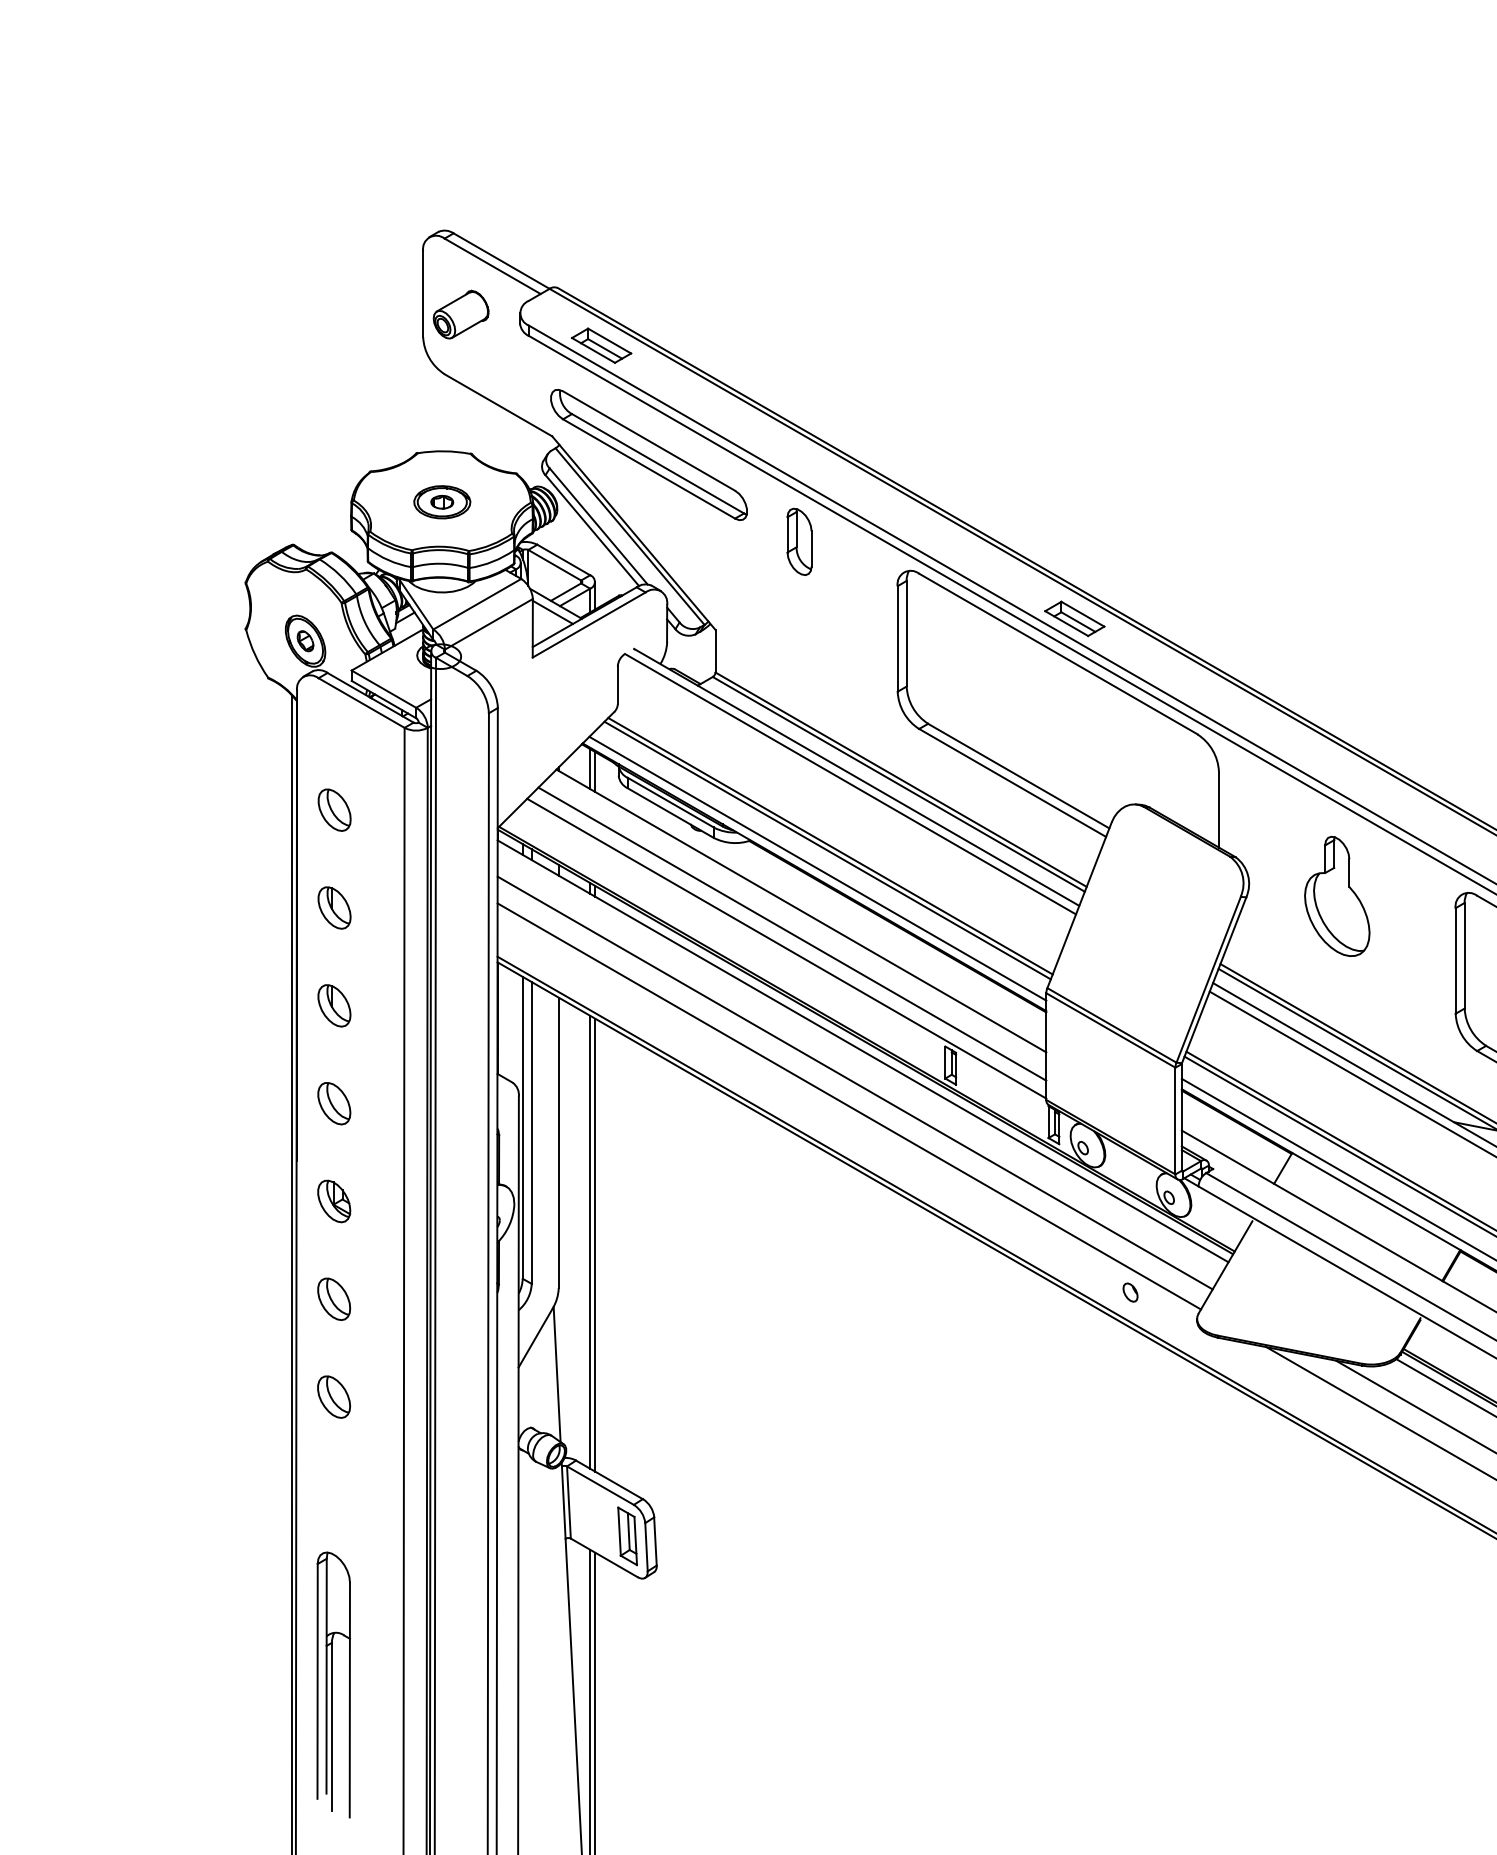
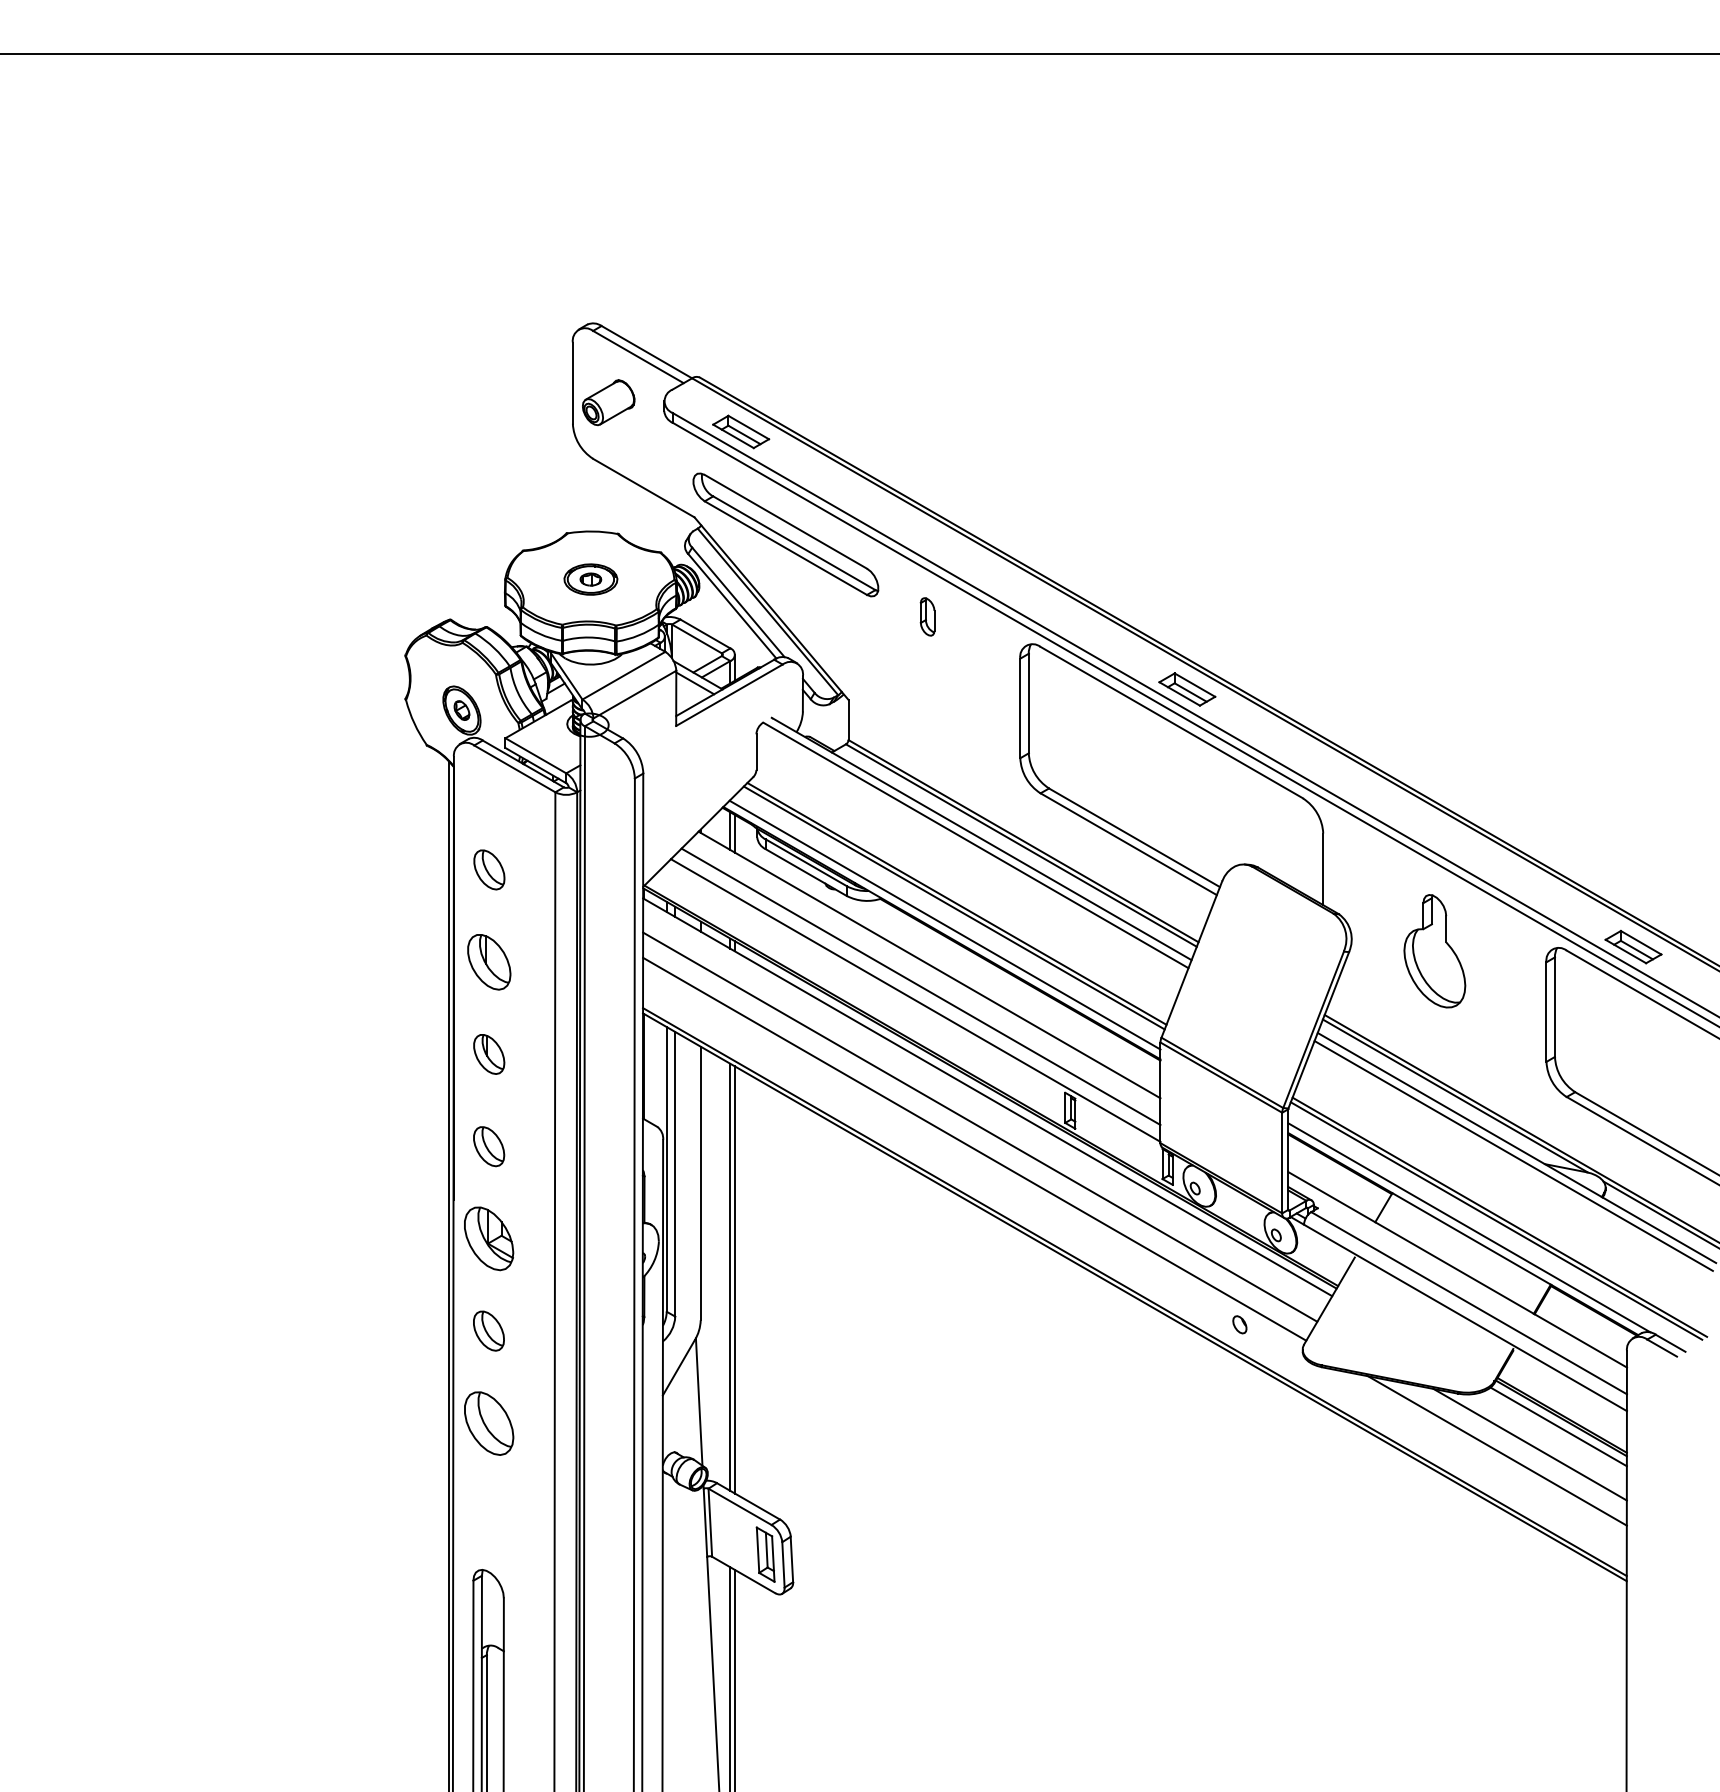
part: (799, 541) -> (927, 616), size x0.6
part: (334, 907) -> (489, 961), size x1.4
part: (333, 1201) -> (488, 1238), size x1.6
part: (333, 1396) -> (488, 1422), size x1.6

